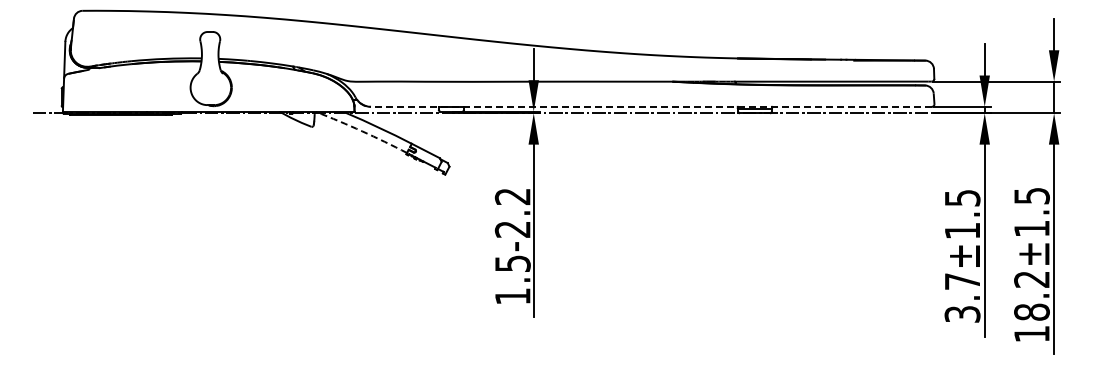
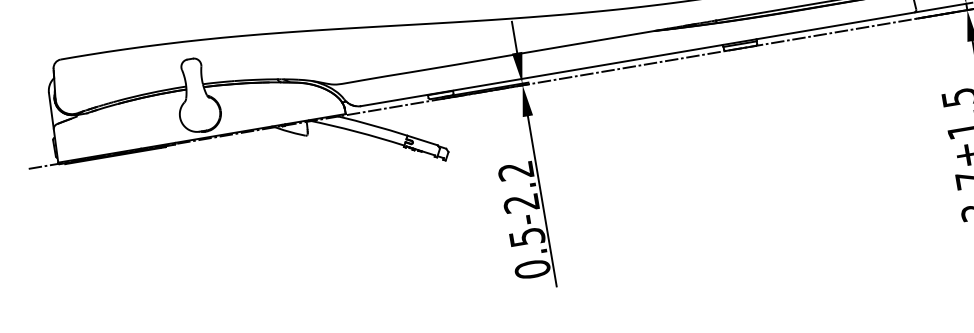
line: (650, 106) -> (636, 59), dashed -> solid
arc: (362, 131) -> (356, 131), dashed -> solid
text: (512, 296) -> (532, 269), 1.5-2.2 -> 0.5-2.2

